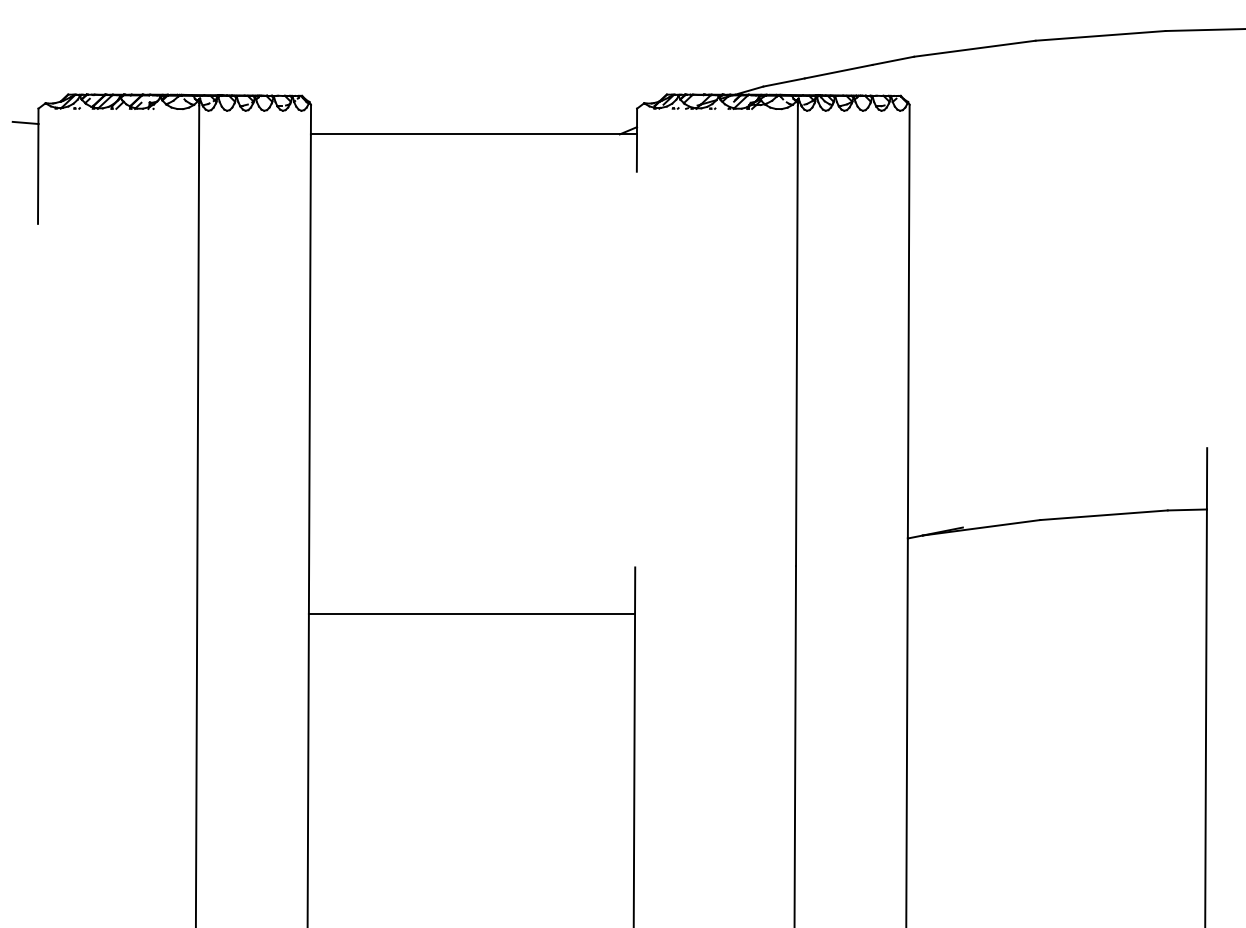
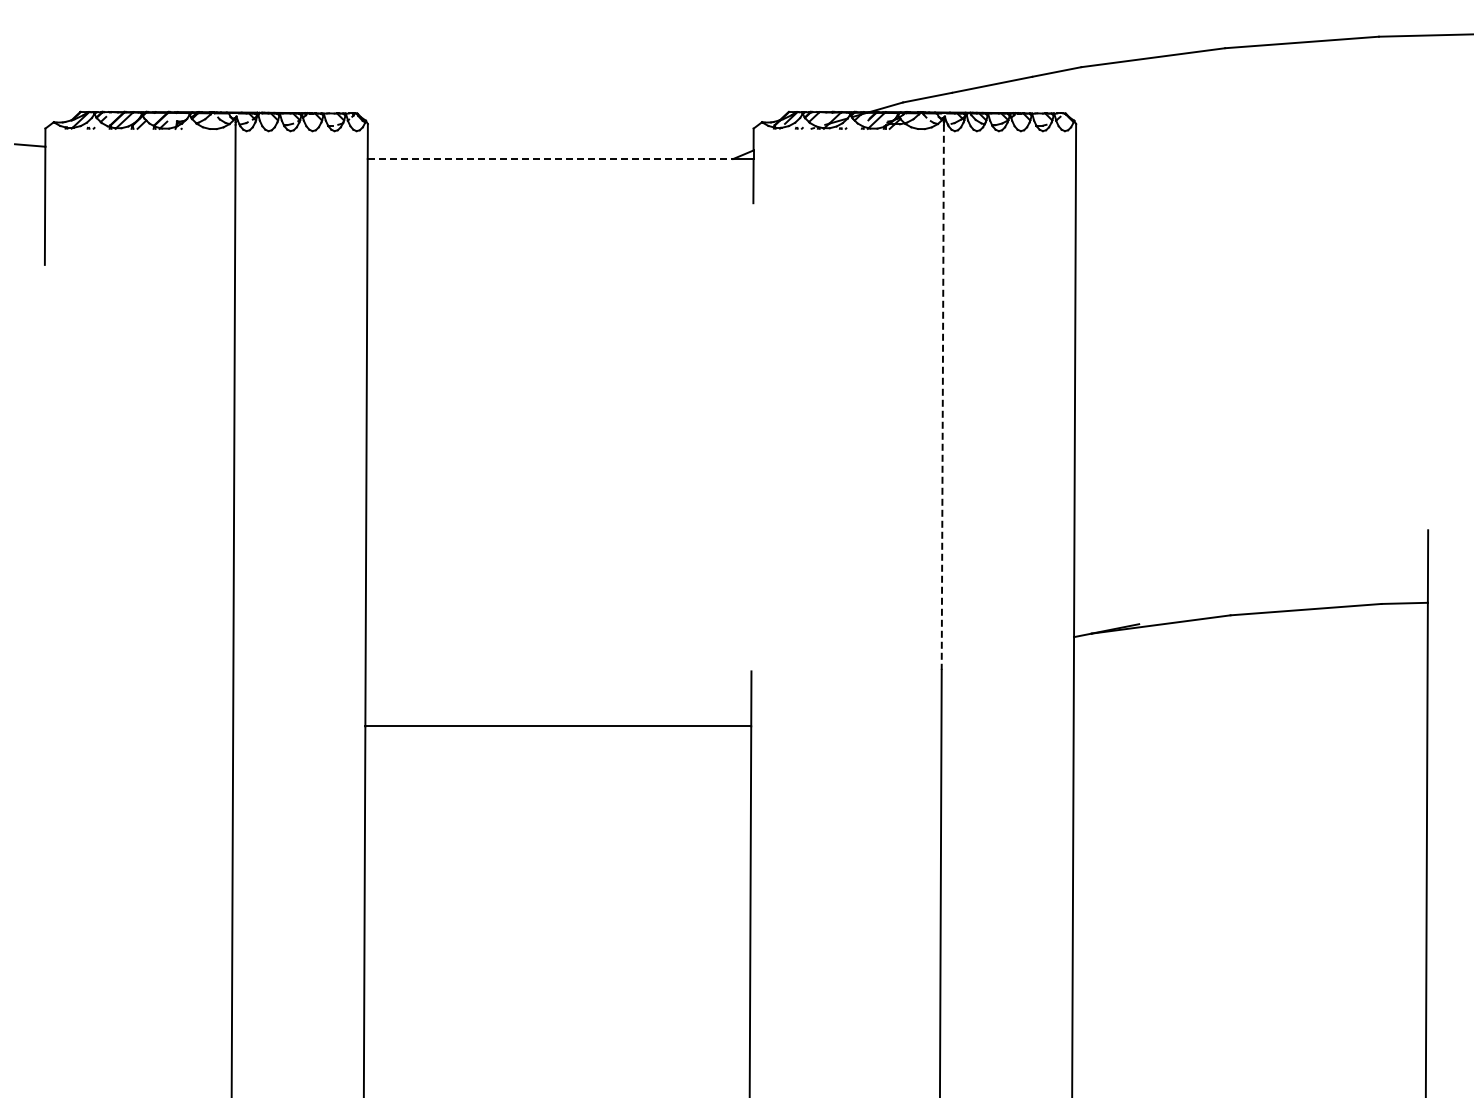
line: (465, 134) -> (550, 159), solid -> dashed
line: (796, 335) -> (942, 397), solid -> dashed

